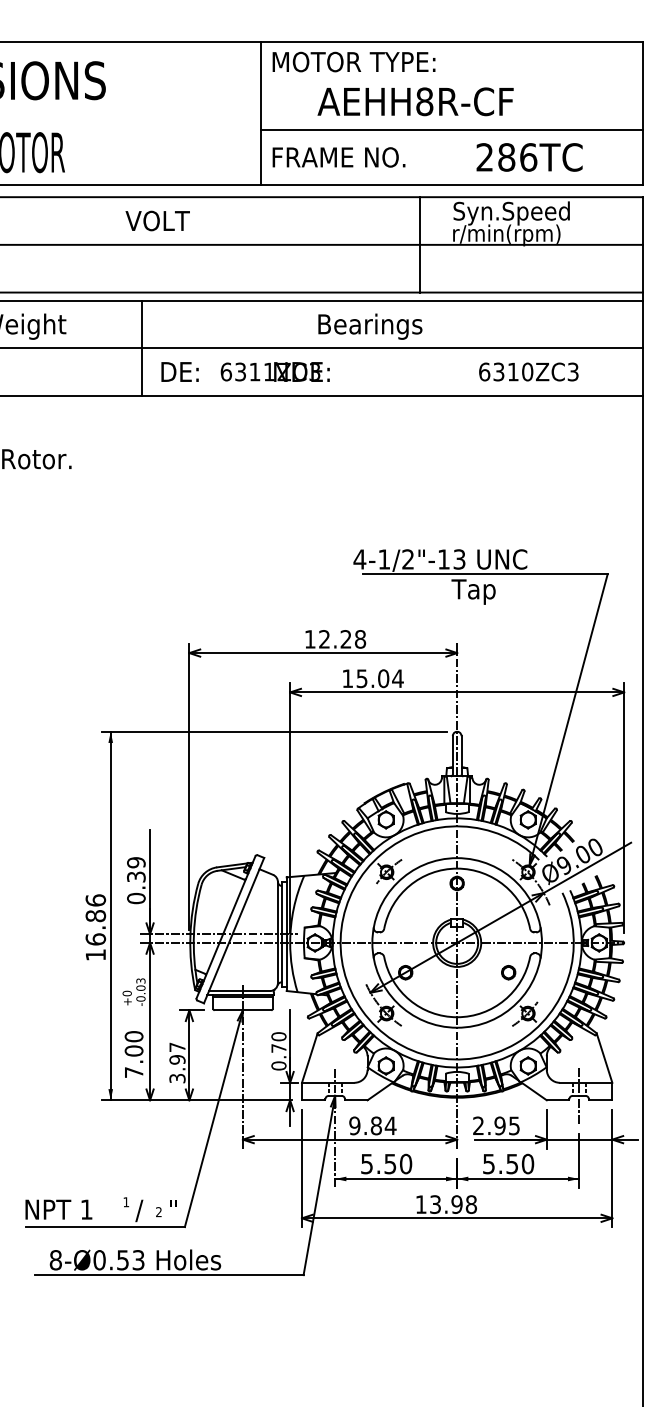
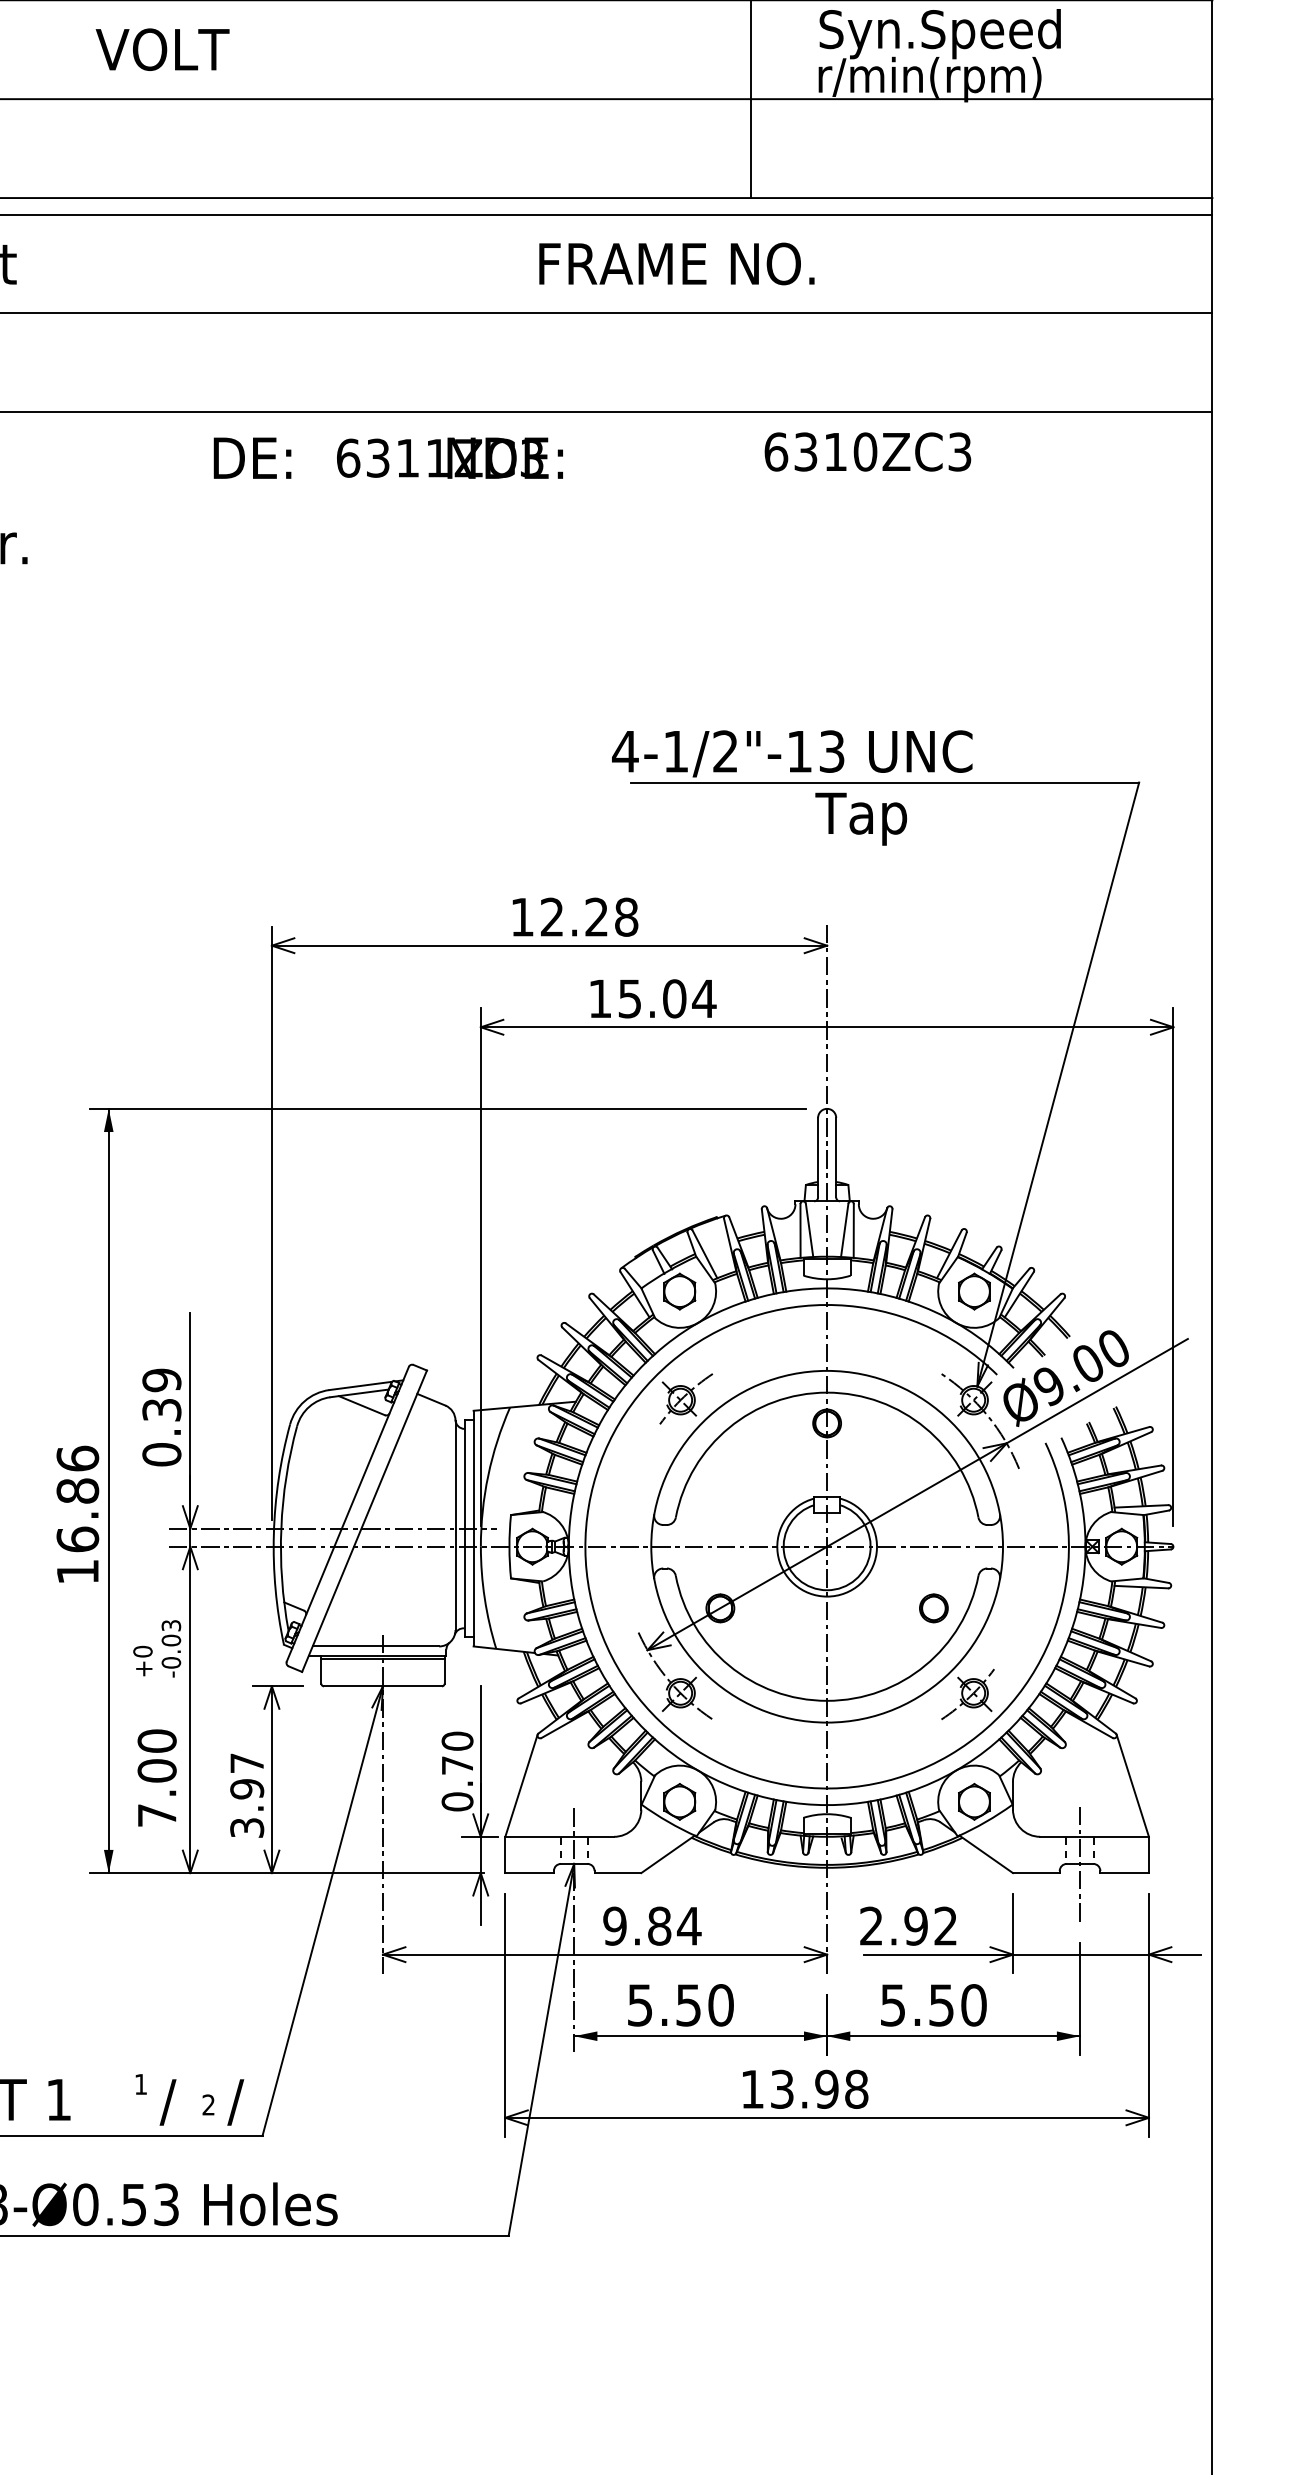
text: (157, 220) -> (162, 48), moved
text: (385, 326) -> (678, 268), Bearings -> FRAME NO.
line: (142, 347) -> (174, 311), removed
text: (245, 371) -> (388, 457), moved
text: (528, 371) -> (867, 450), moved
text: (514, 1125) -> (946, 1925), 2.95 -> 2.92
text: (172, 1210) -> (236, 2101), " -> /

